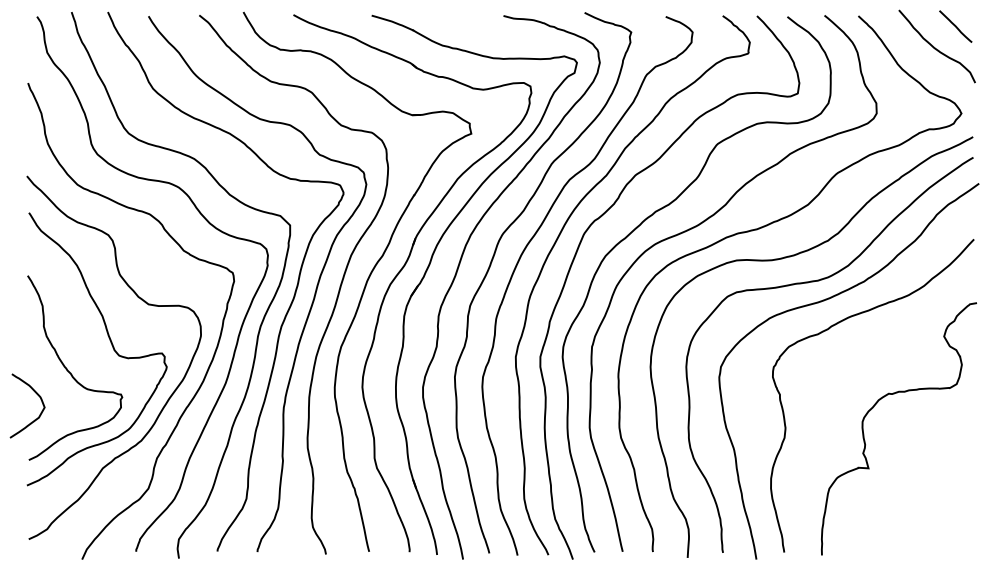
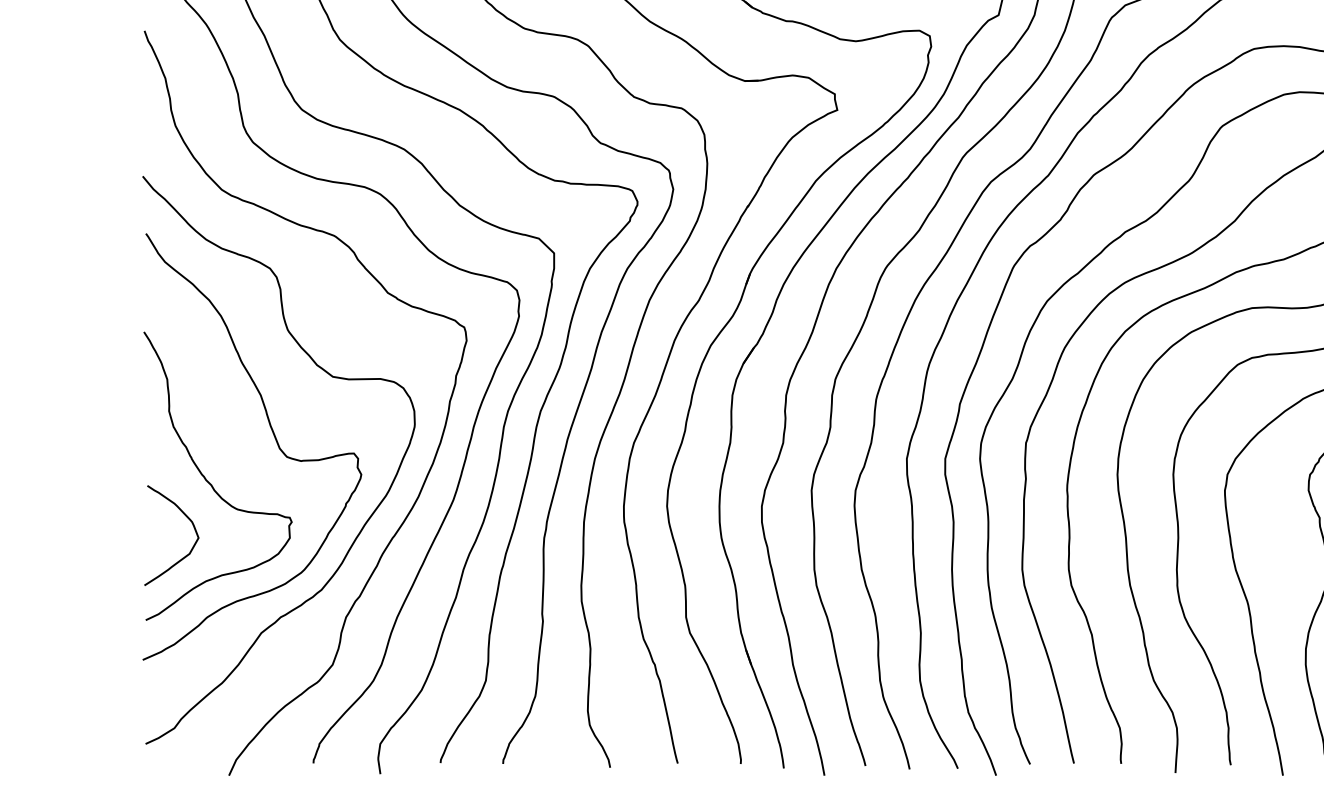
curve: (37, 395) -> (187, 519), moved

